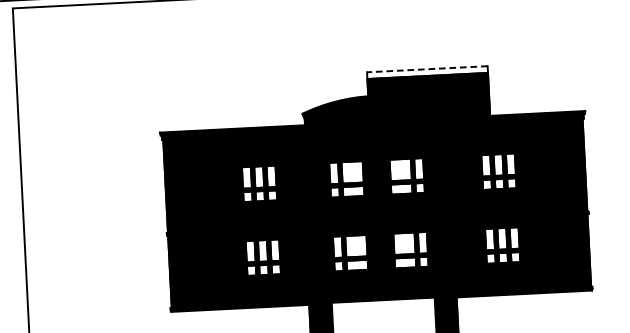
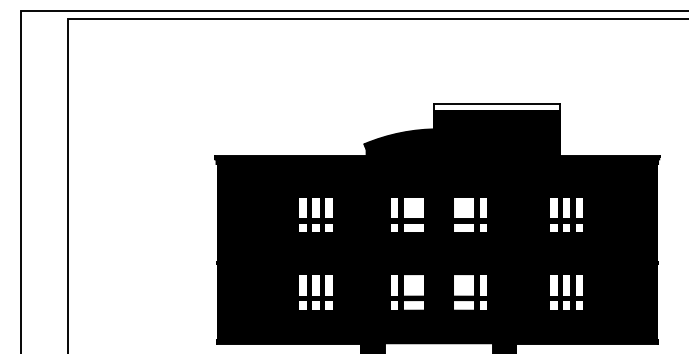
line: (426, 69) -> (496, 104), dashed -> solid

